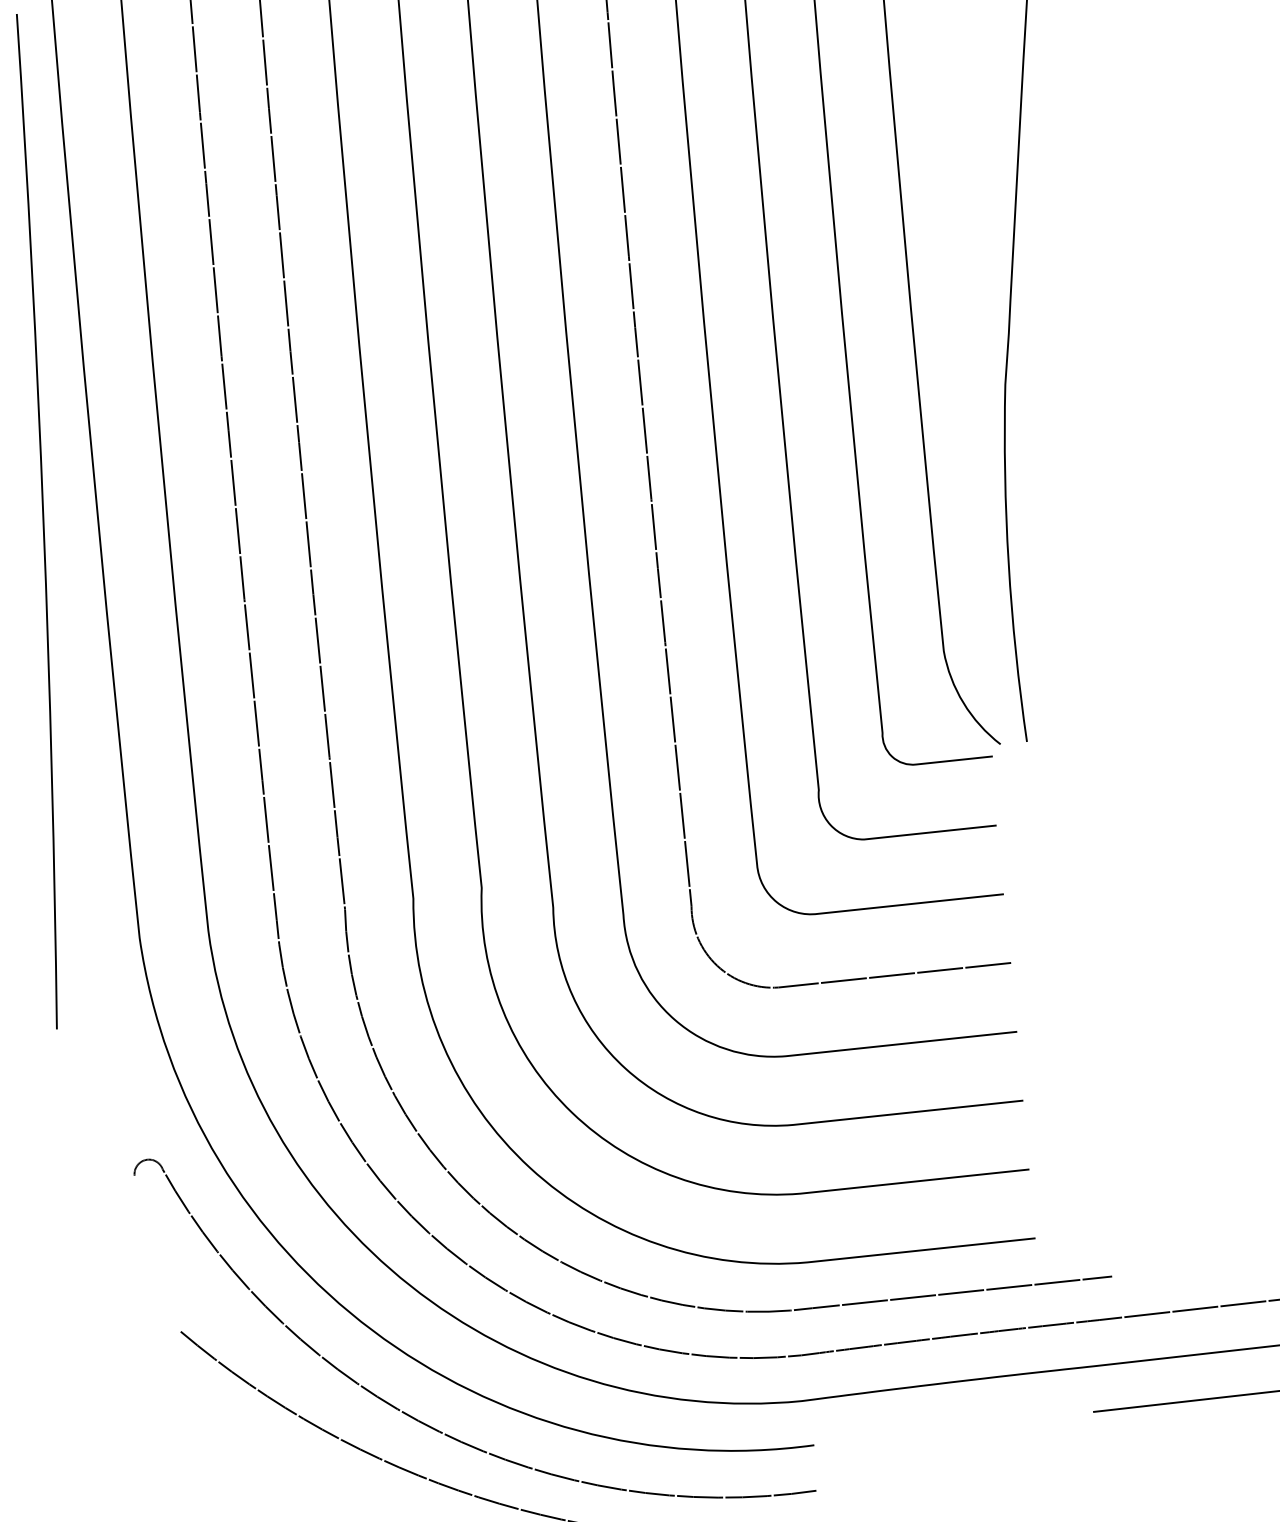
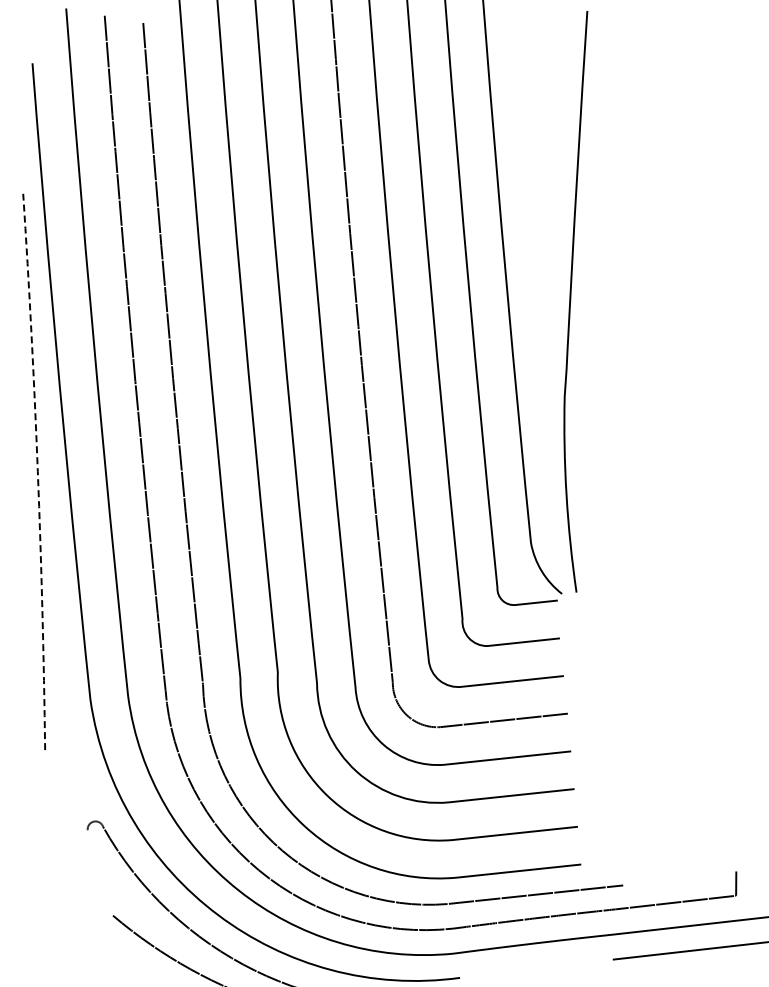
line: (42, 520) -> (37, 471), solid -> dashed

